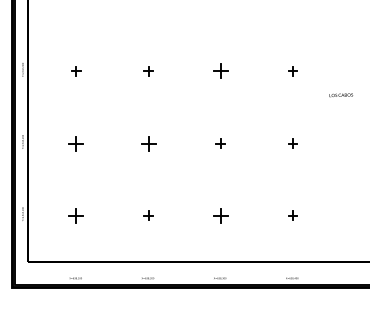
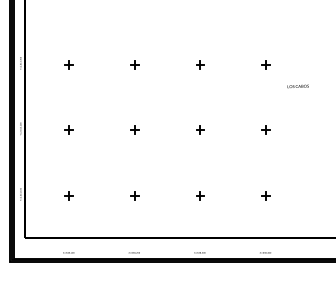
part: (220, 71) -> (200, 64), size x0.62
text: (341, 95) -> (298, 86), moved
part: (76, 143) -> (69, 130), size x0.62
part: (148, 143) -> (134, 130), size x0.62
part: (76, 215) -> (69, 195), size x0.62
part: (220, 215) -> (200, 195), size x0.62

